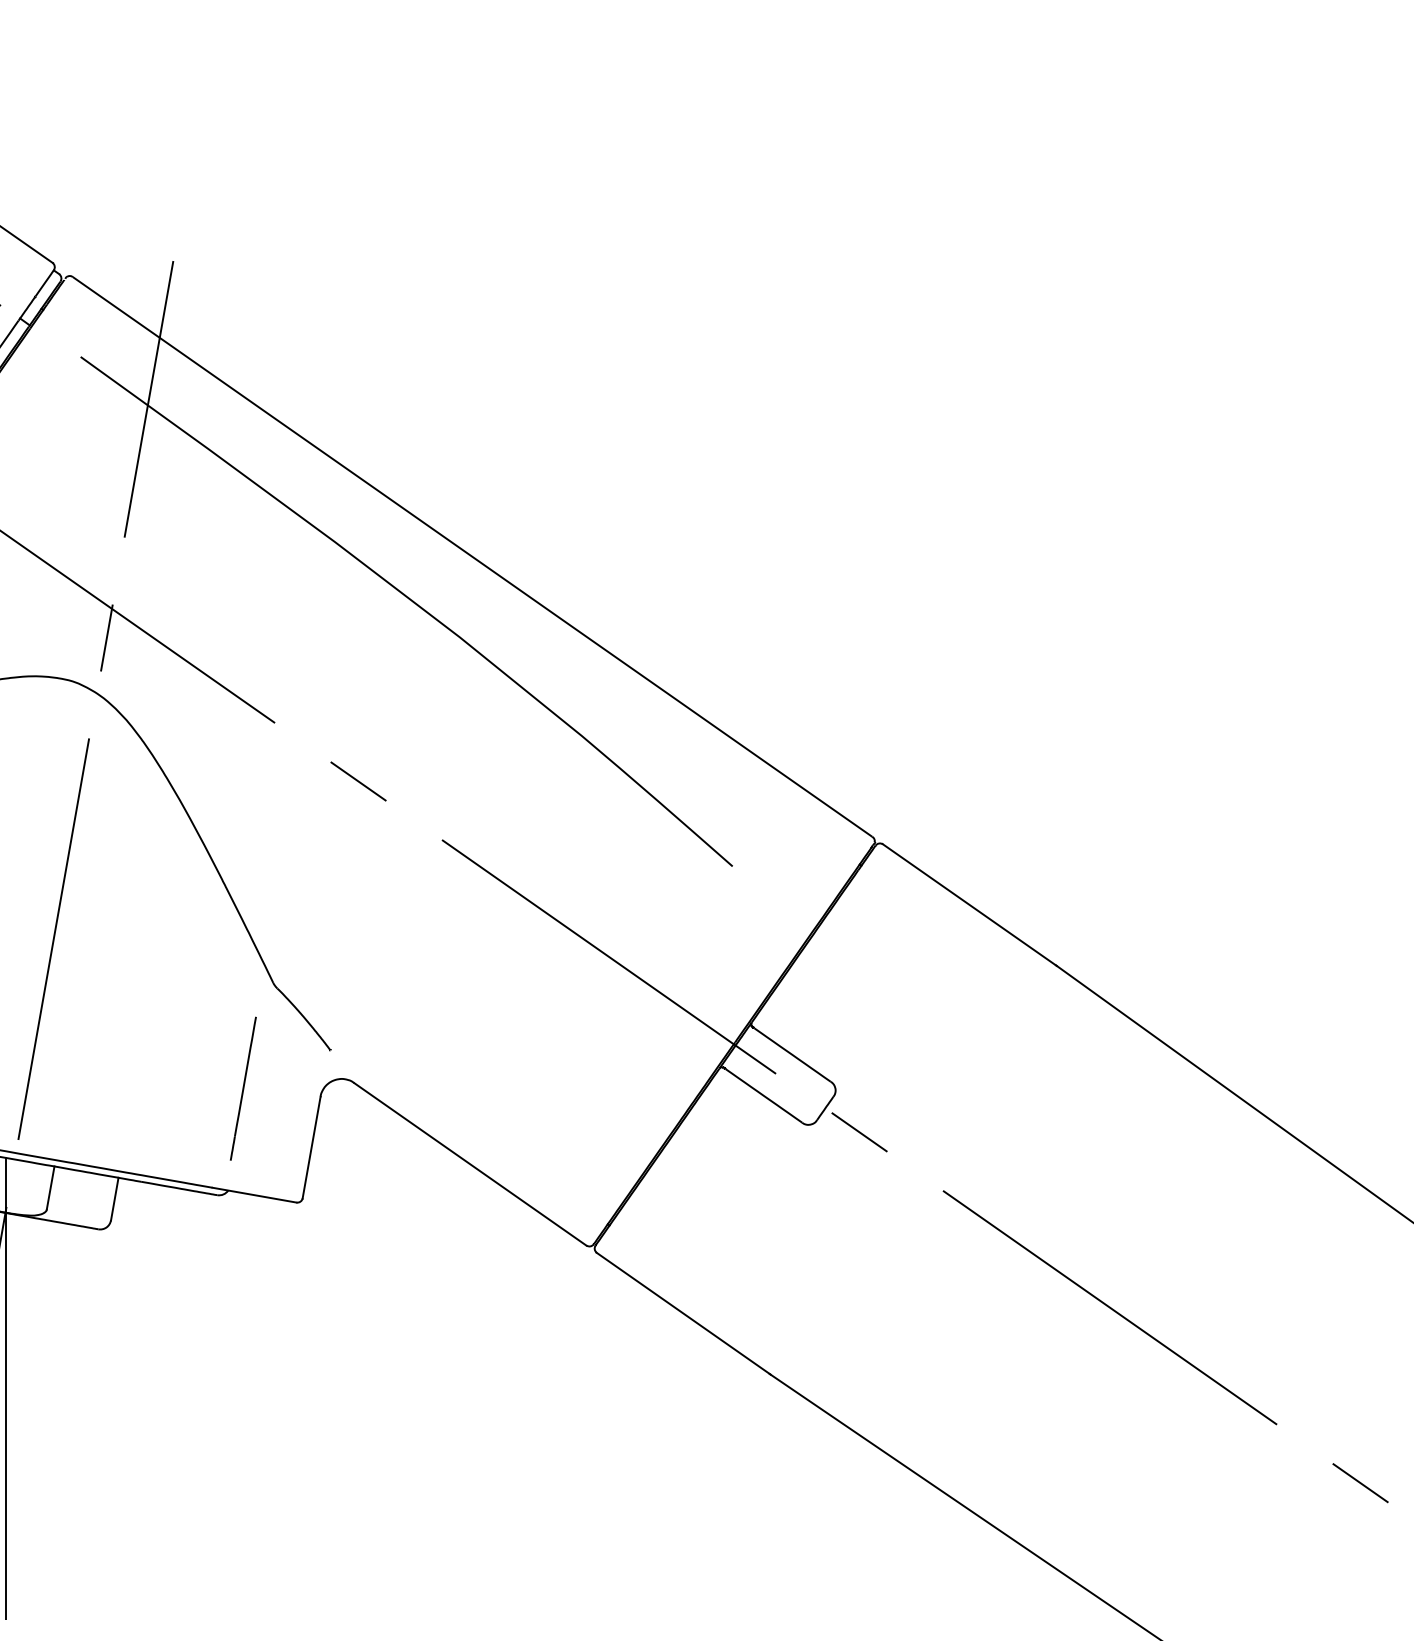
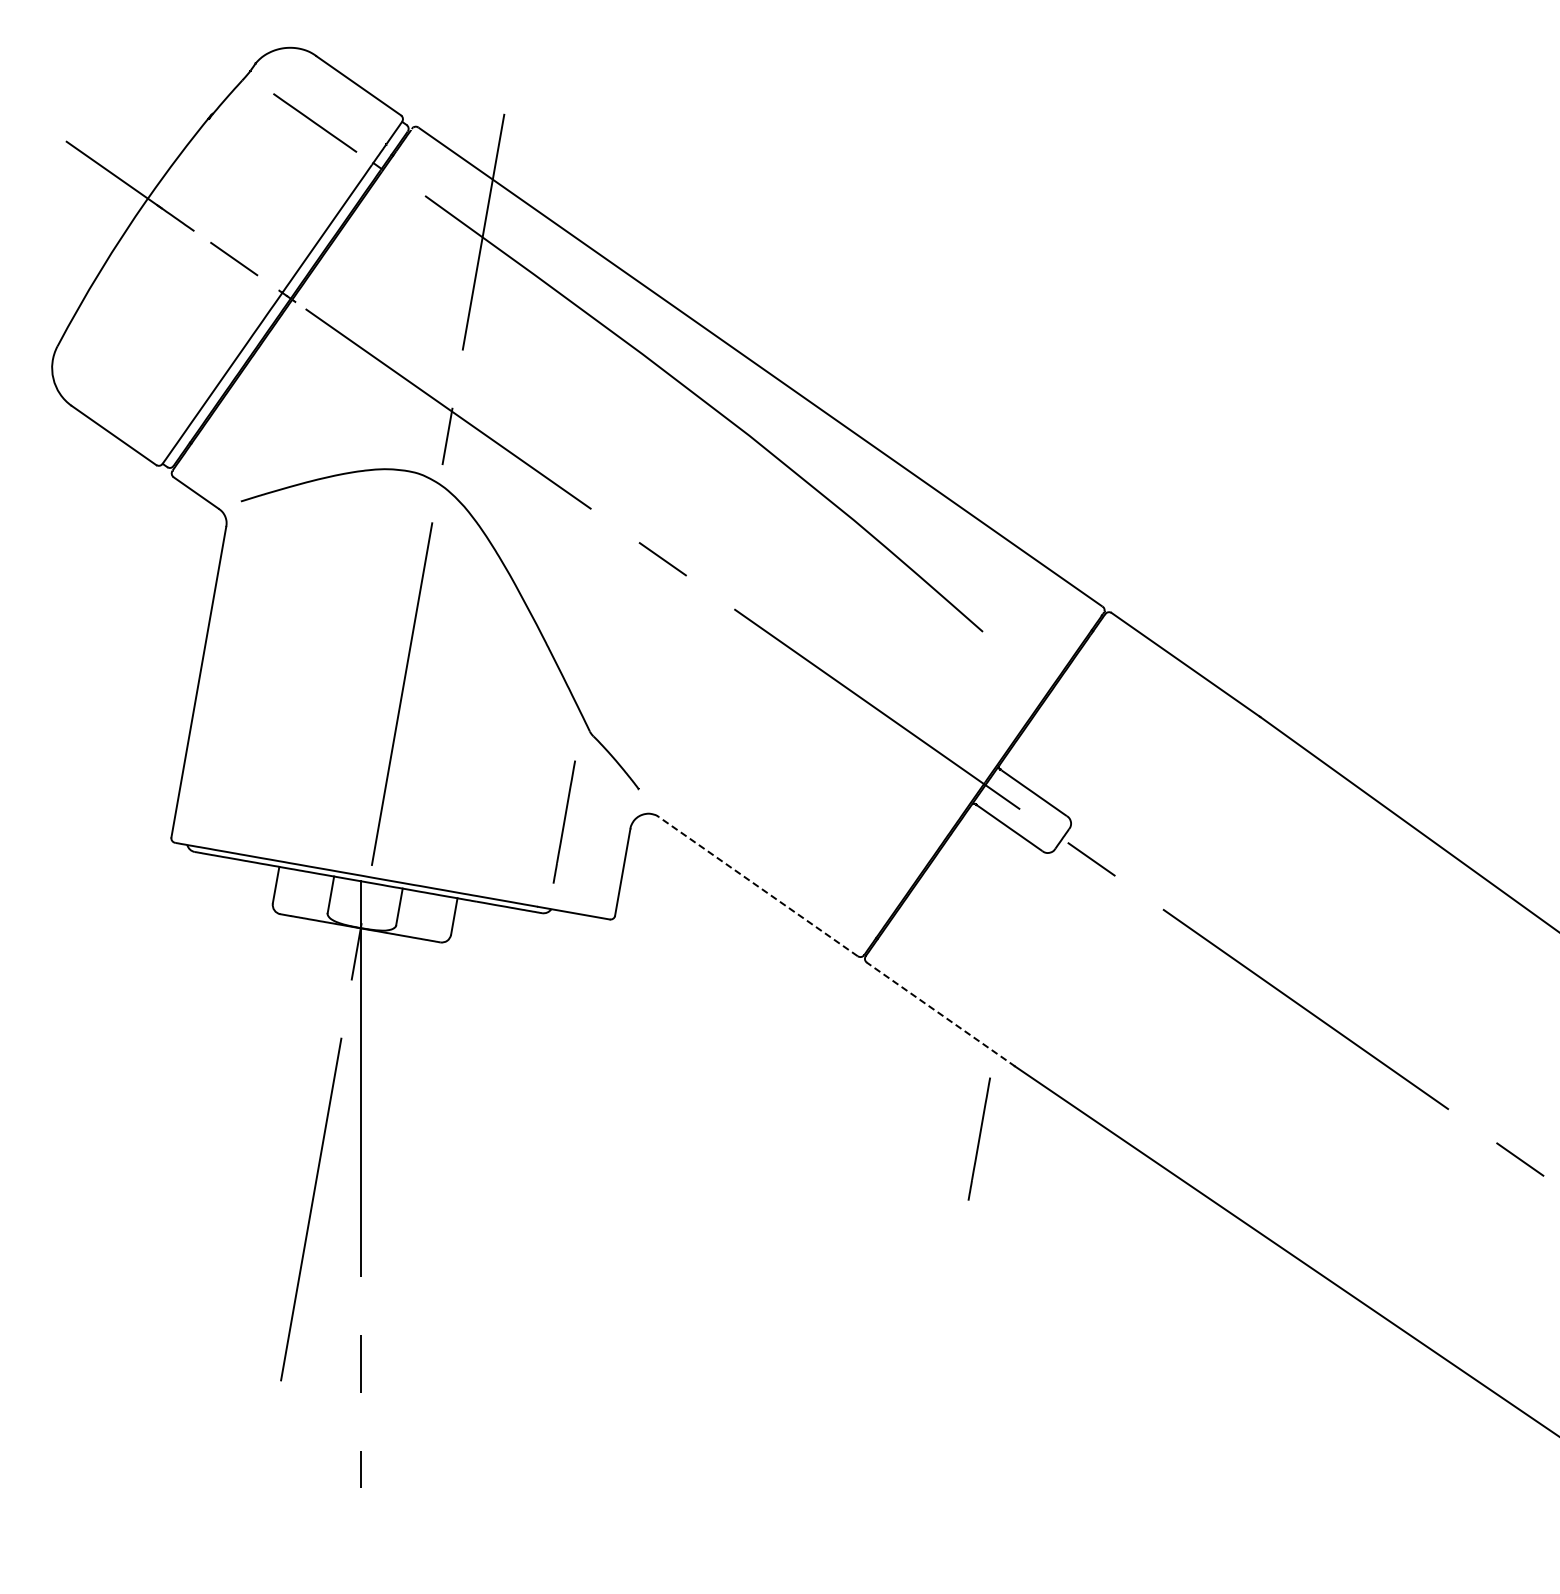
line: (470, 1164) -> (758, 886), solid -> dashed
line: (684, 1313) -> (941, 1014), solid -> dashed
line: (727, 1458) -> (978, 1138), added

